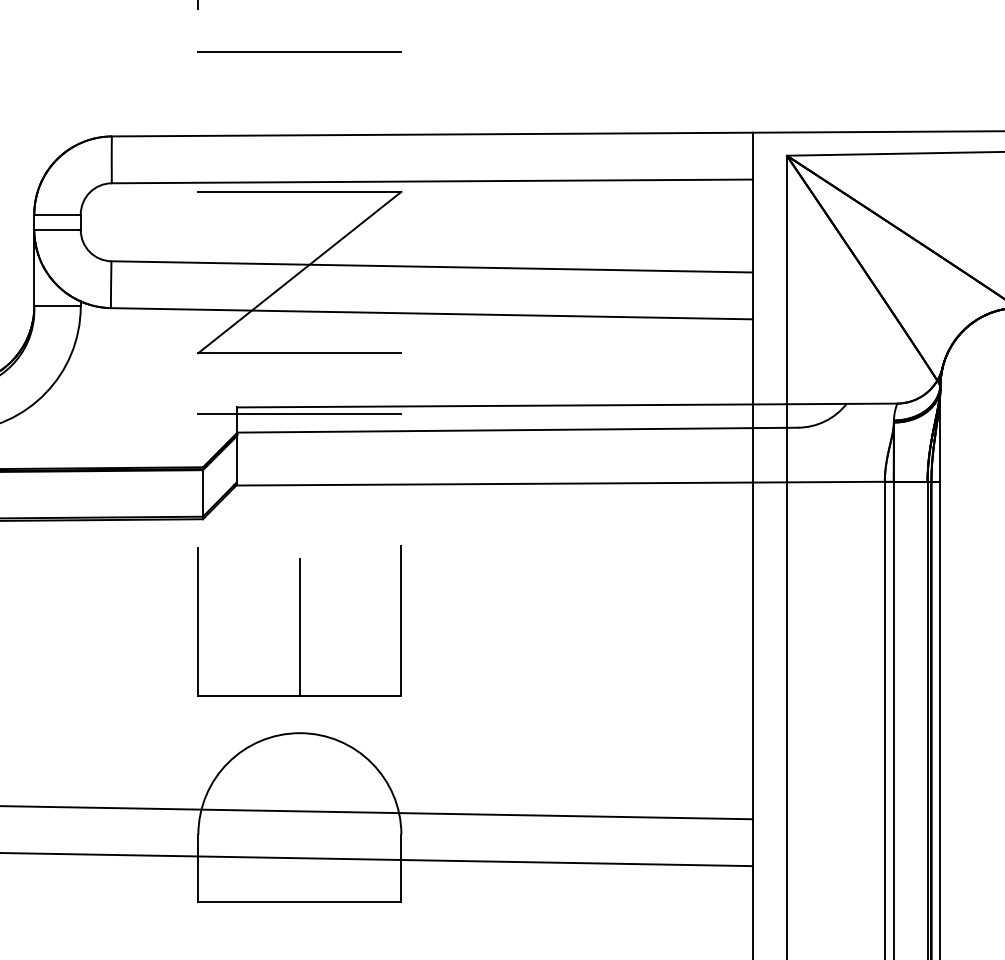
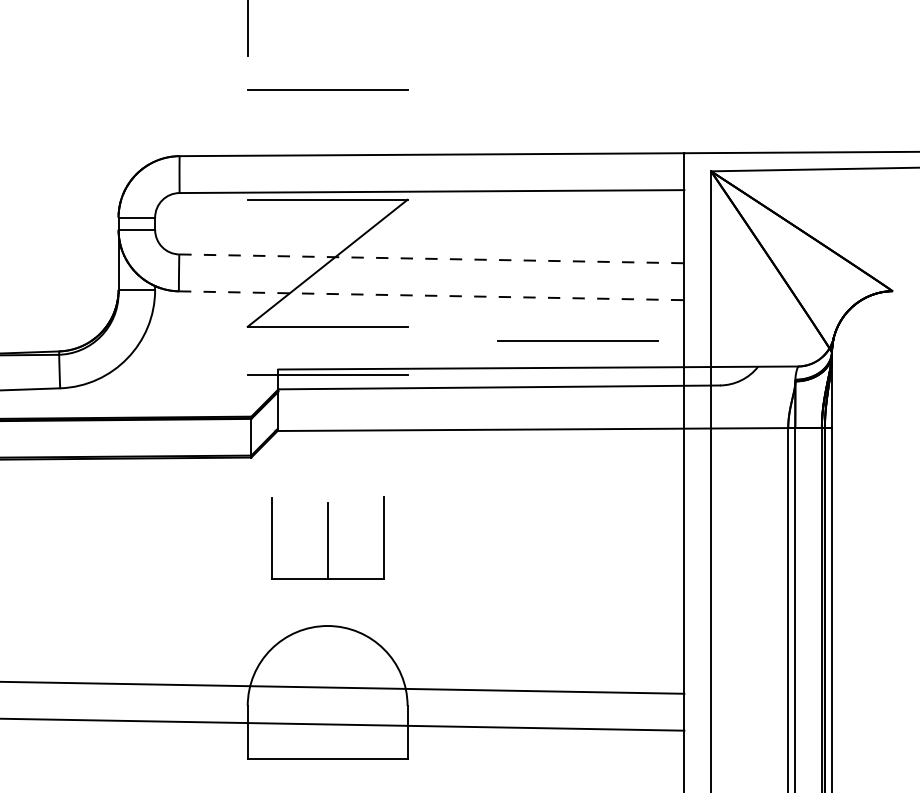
line: (431, 266) -> (431, 258), solid -> dashed
line: (431, 313) -> (431, 295), solid -> dashed
line: (617, 370) -> (577, 340), added
part: (299, 620) -> (327, 537), size x0.7

